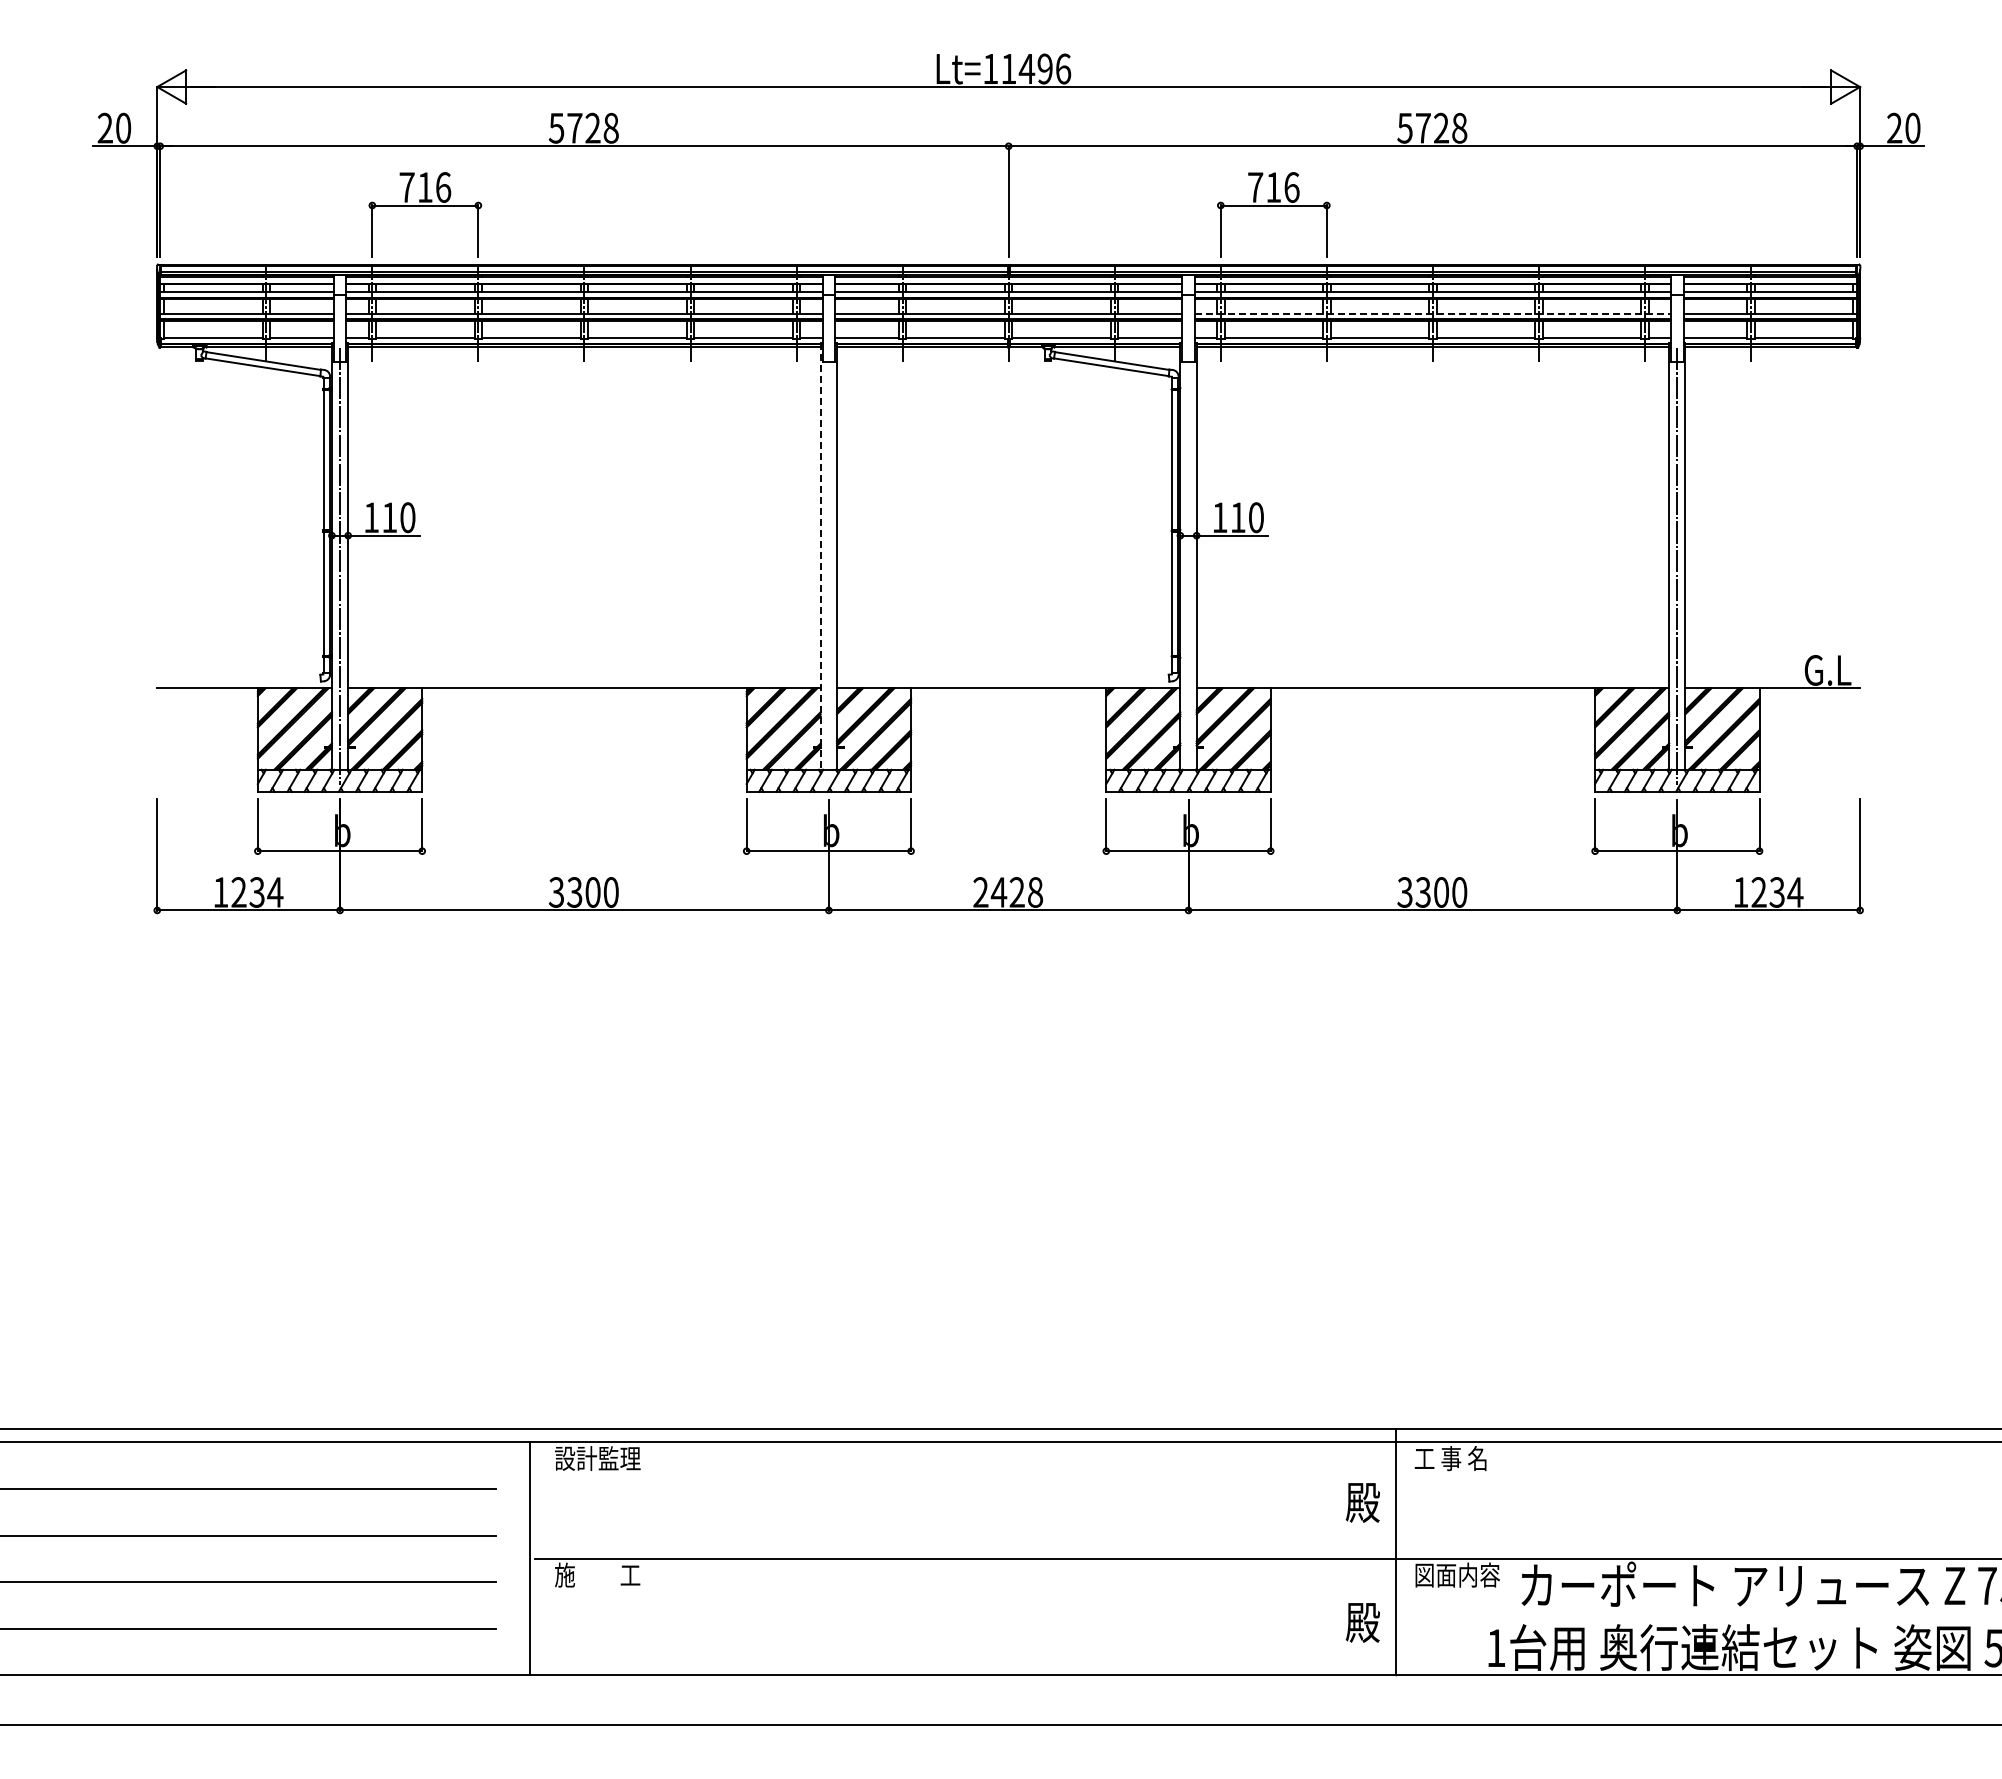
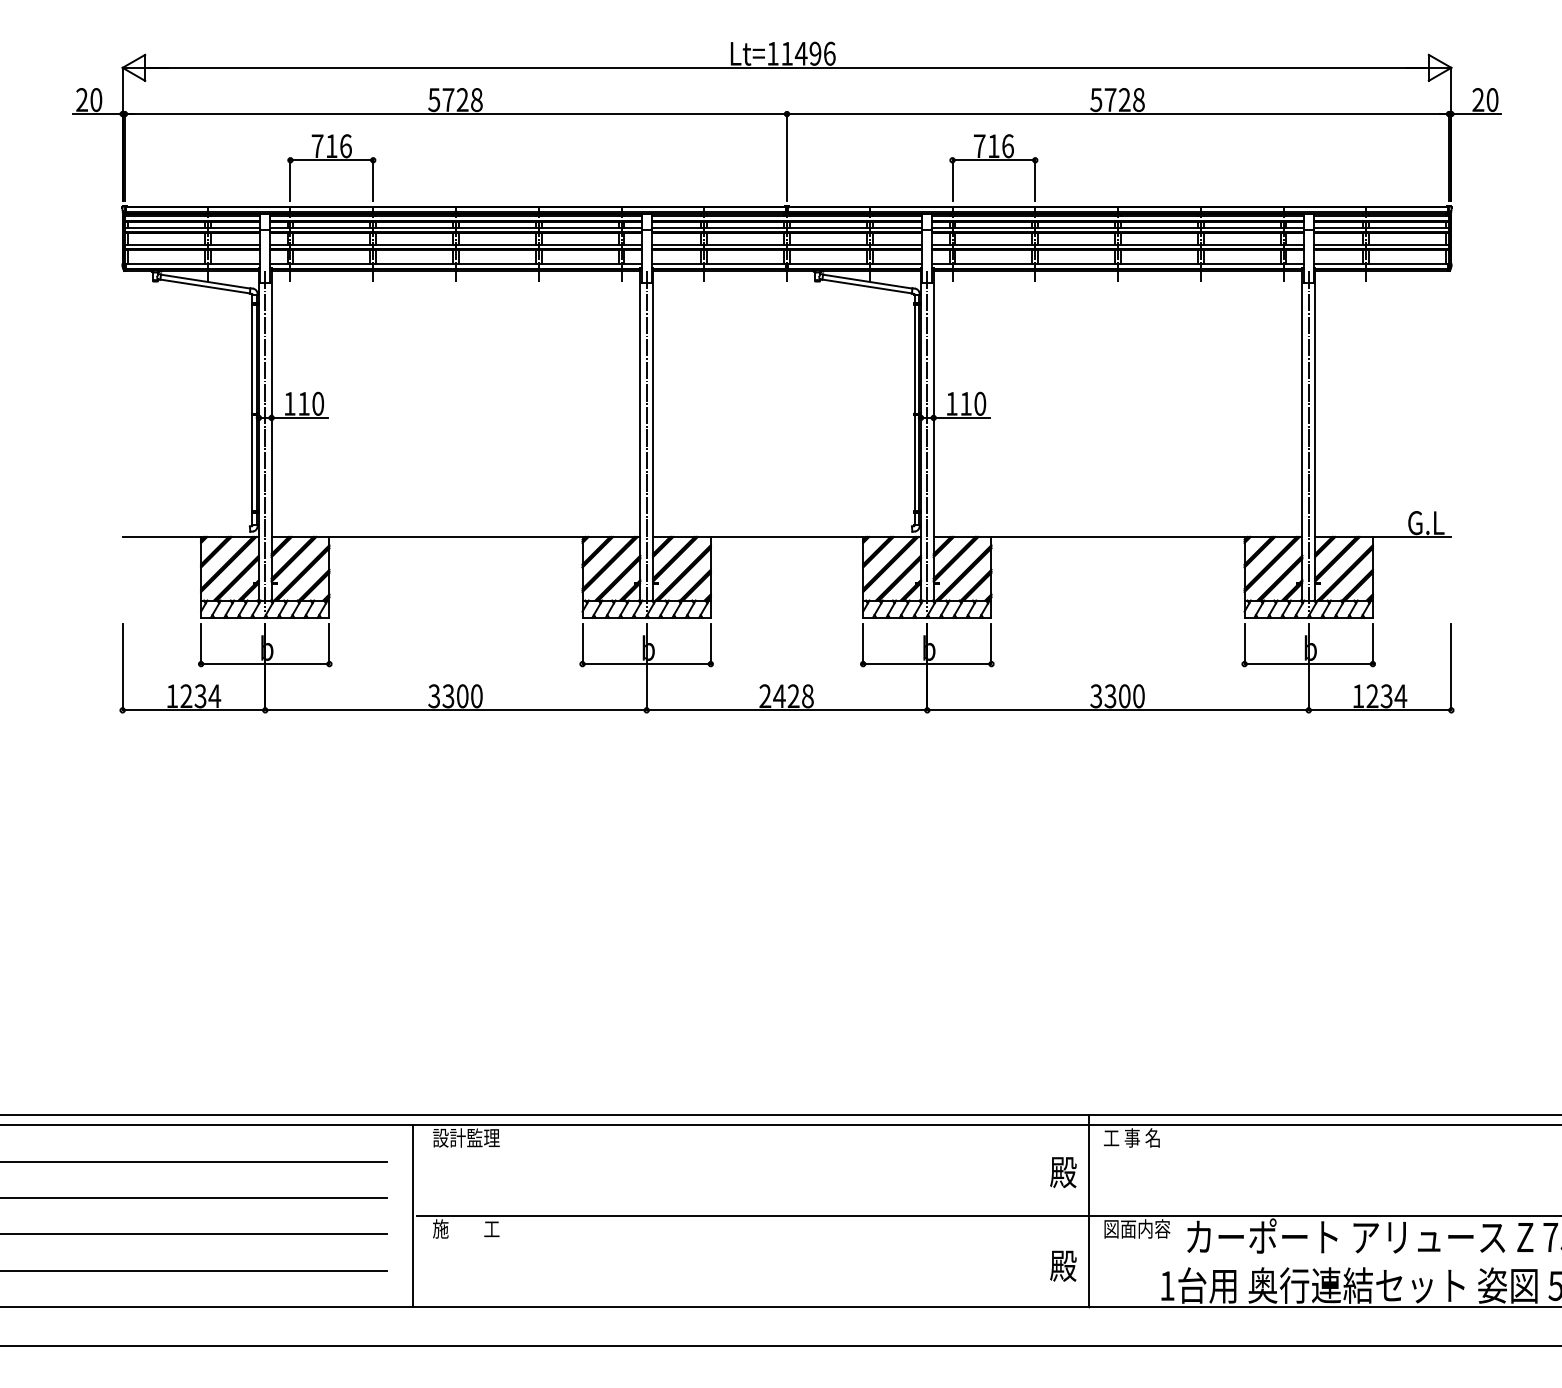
line: (1433, 313) -> (1118, 244), dashed -> solid
line: (820, 556) -> (640, 434), dashed -> solid
line: (828, 566) -> (646, 441), added
line: (1188, 566) -> (927, 441), added

